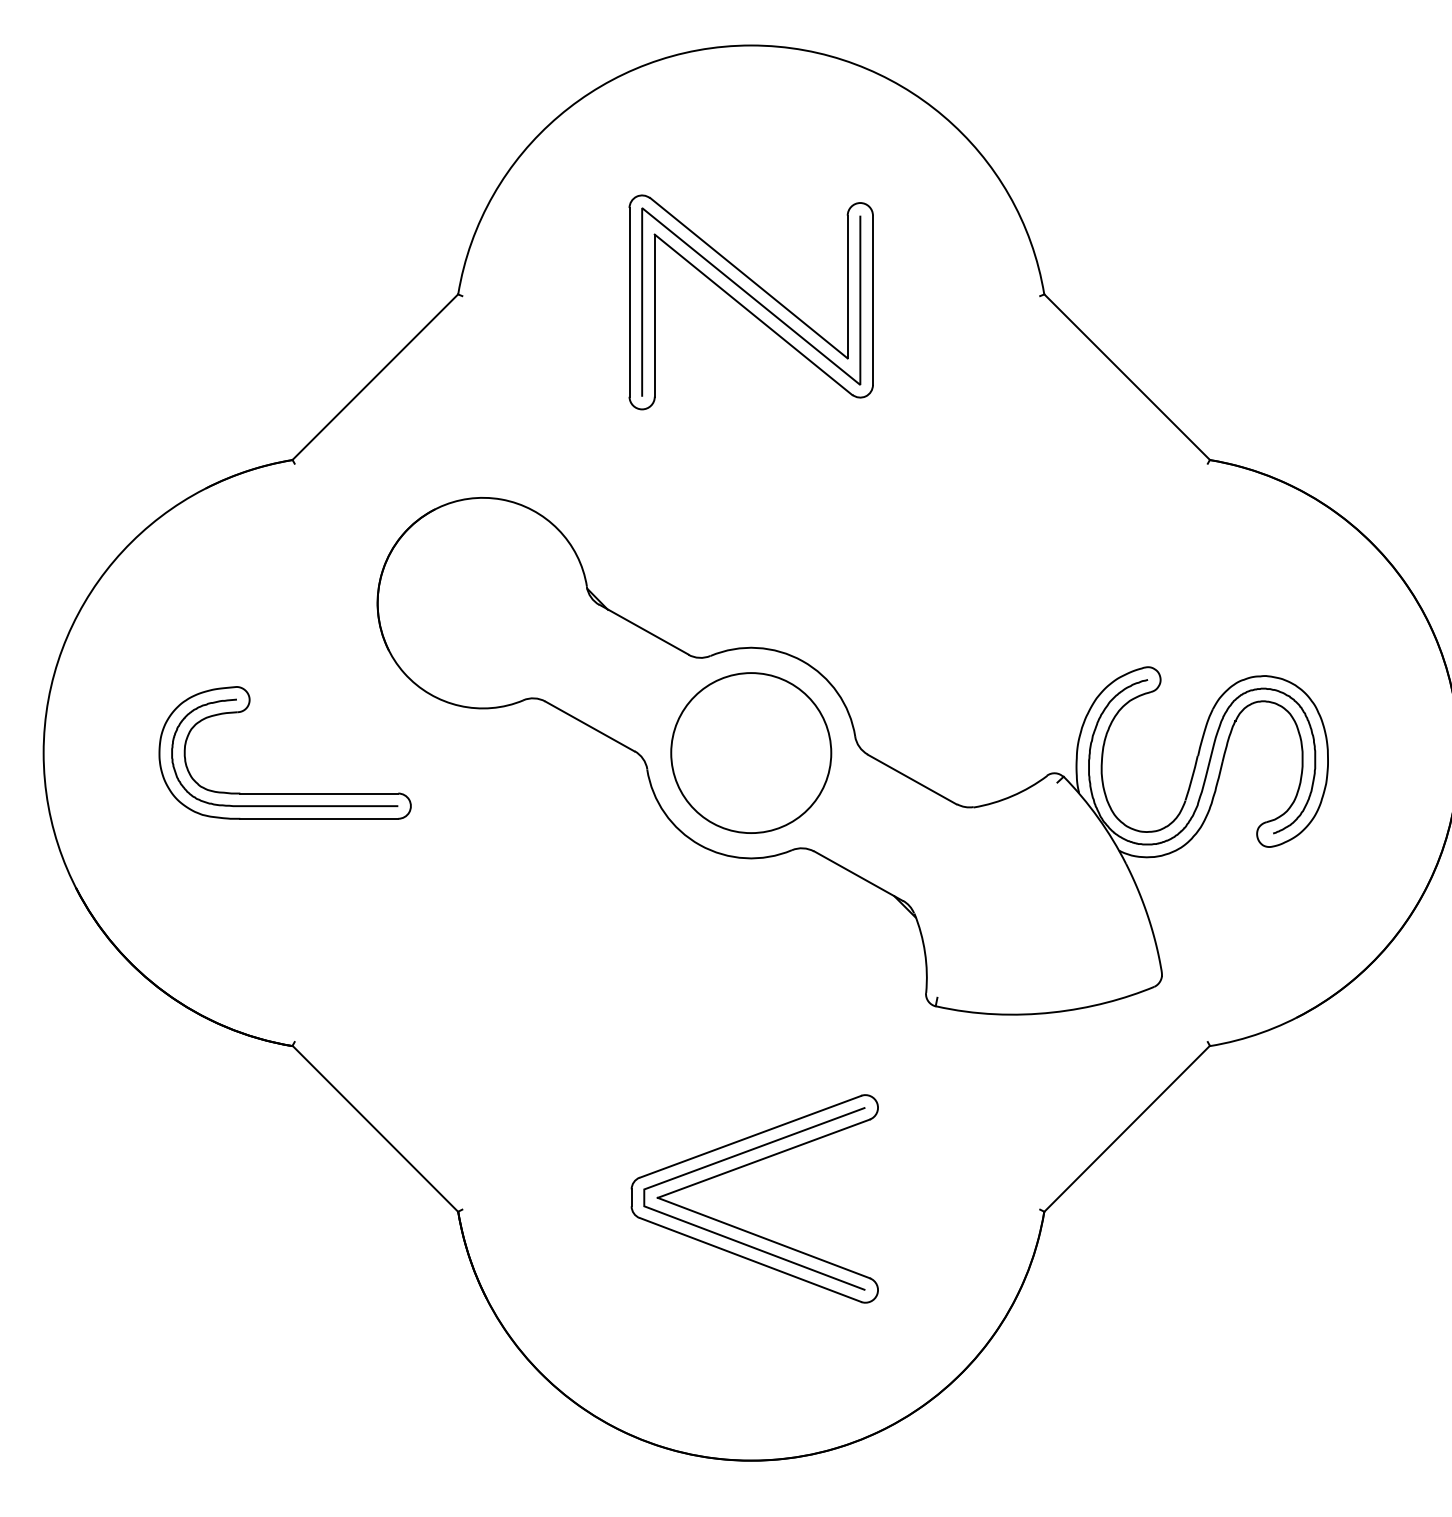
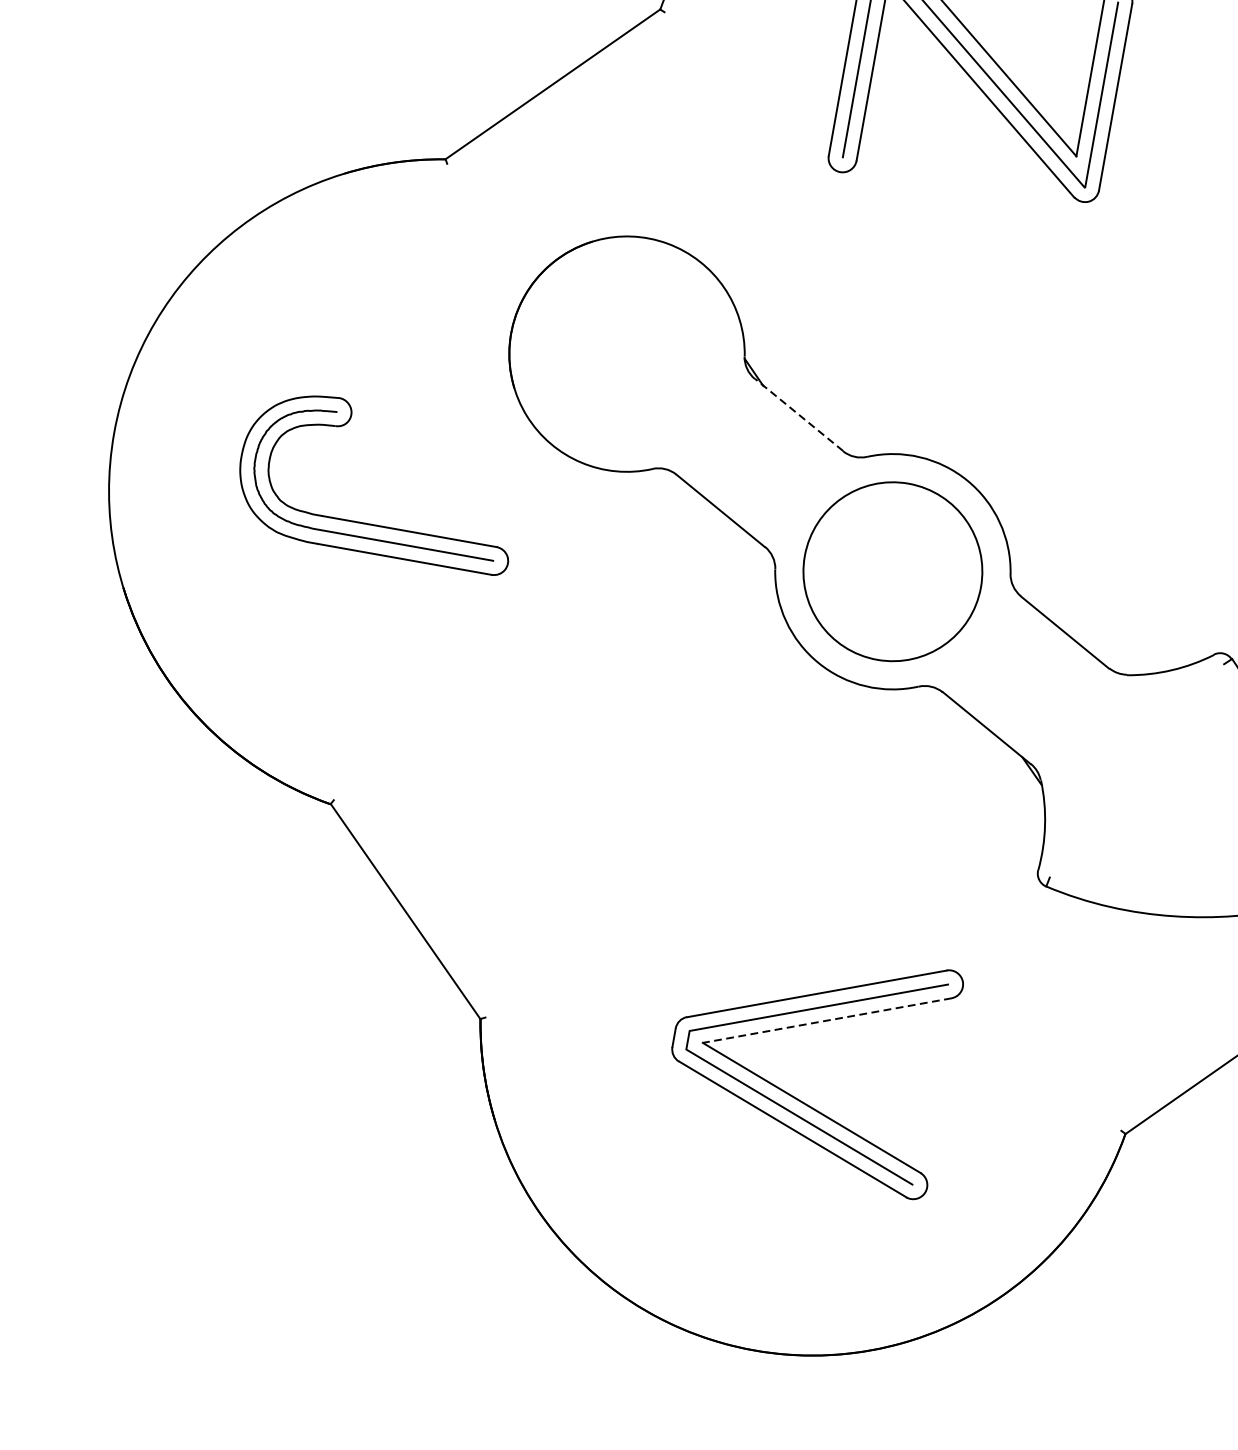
line: (644, 629) -> (799, 414), solid -> dashed
line: (763, 1158) -> (826, 1020), solid -> dashed

